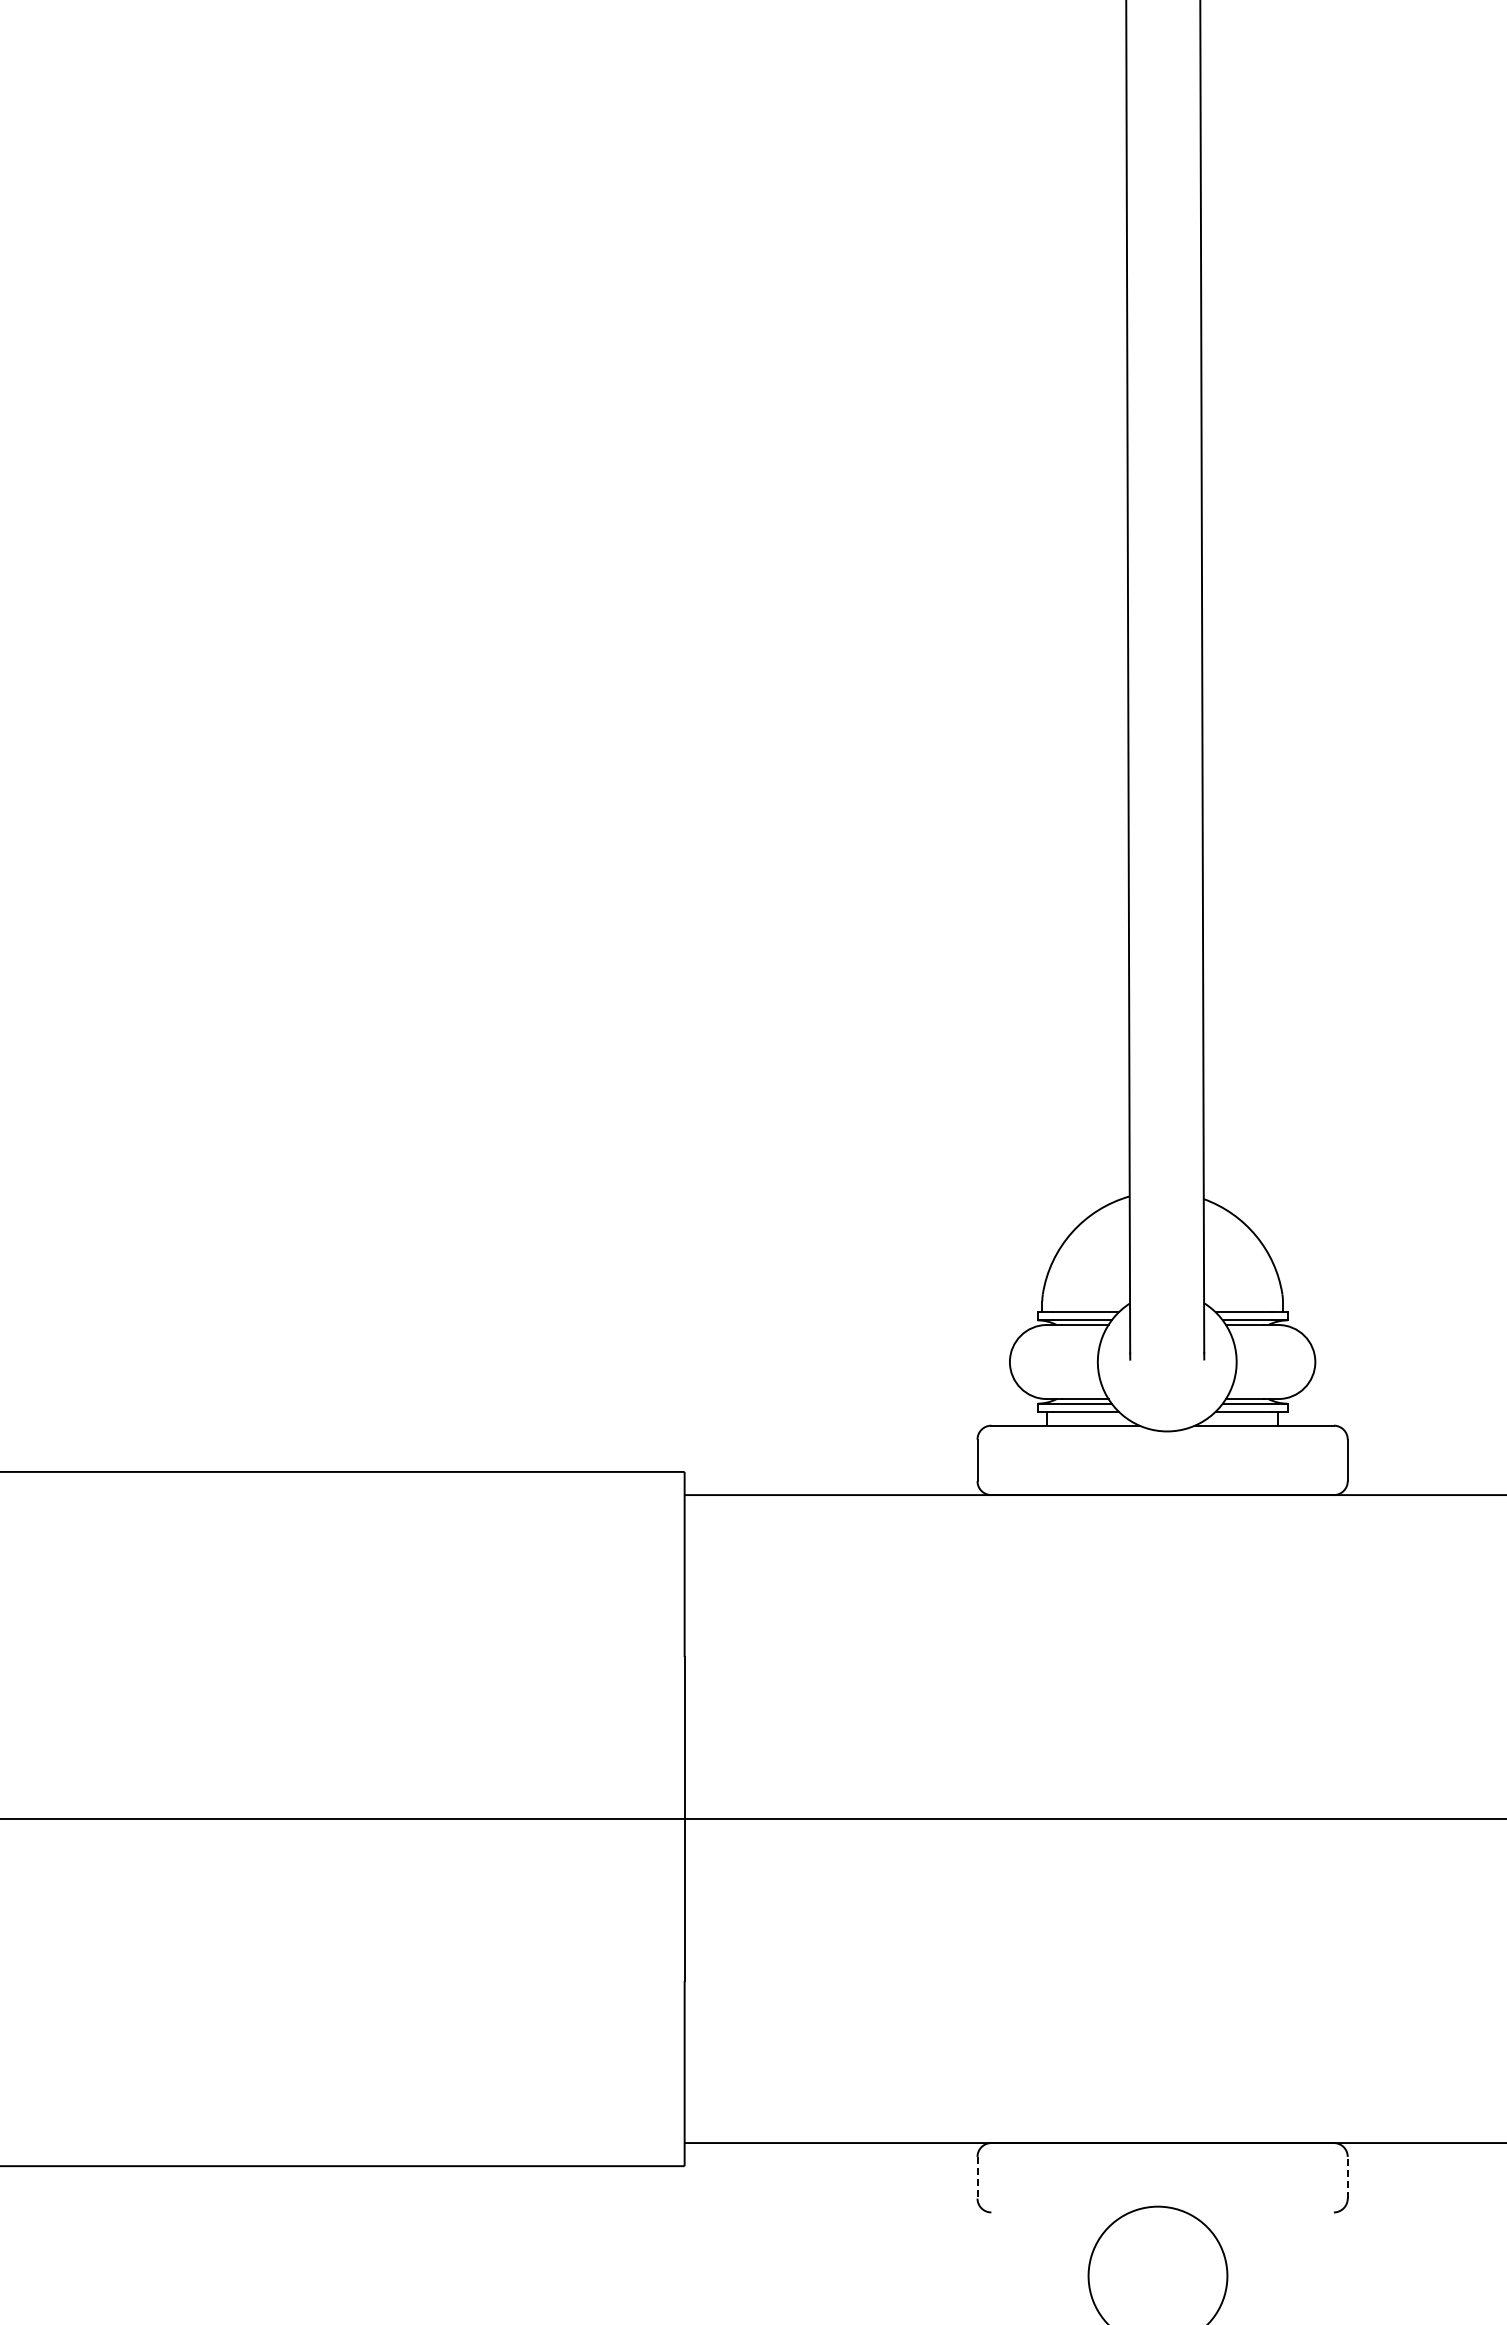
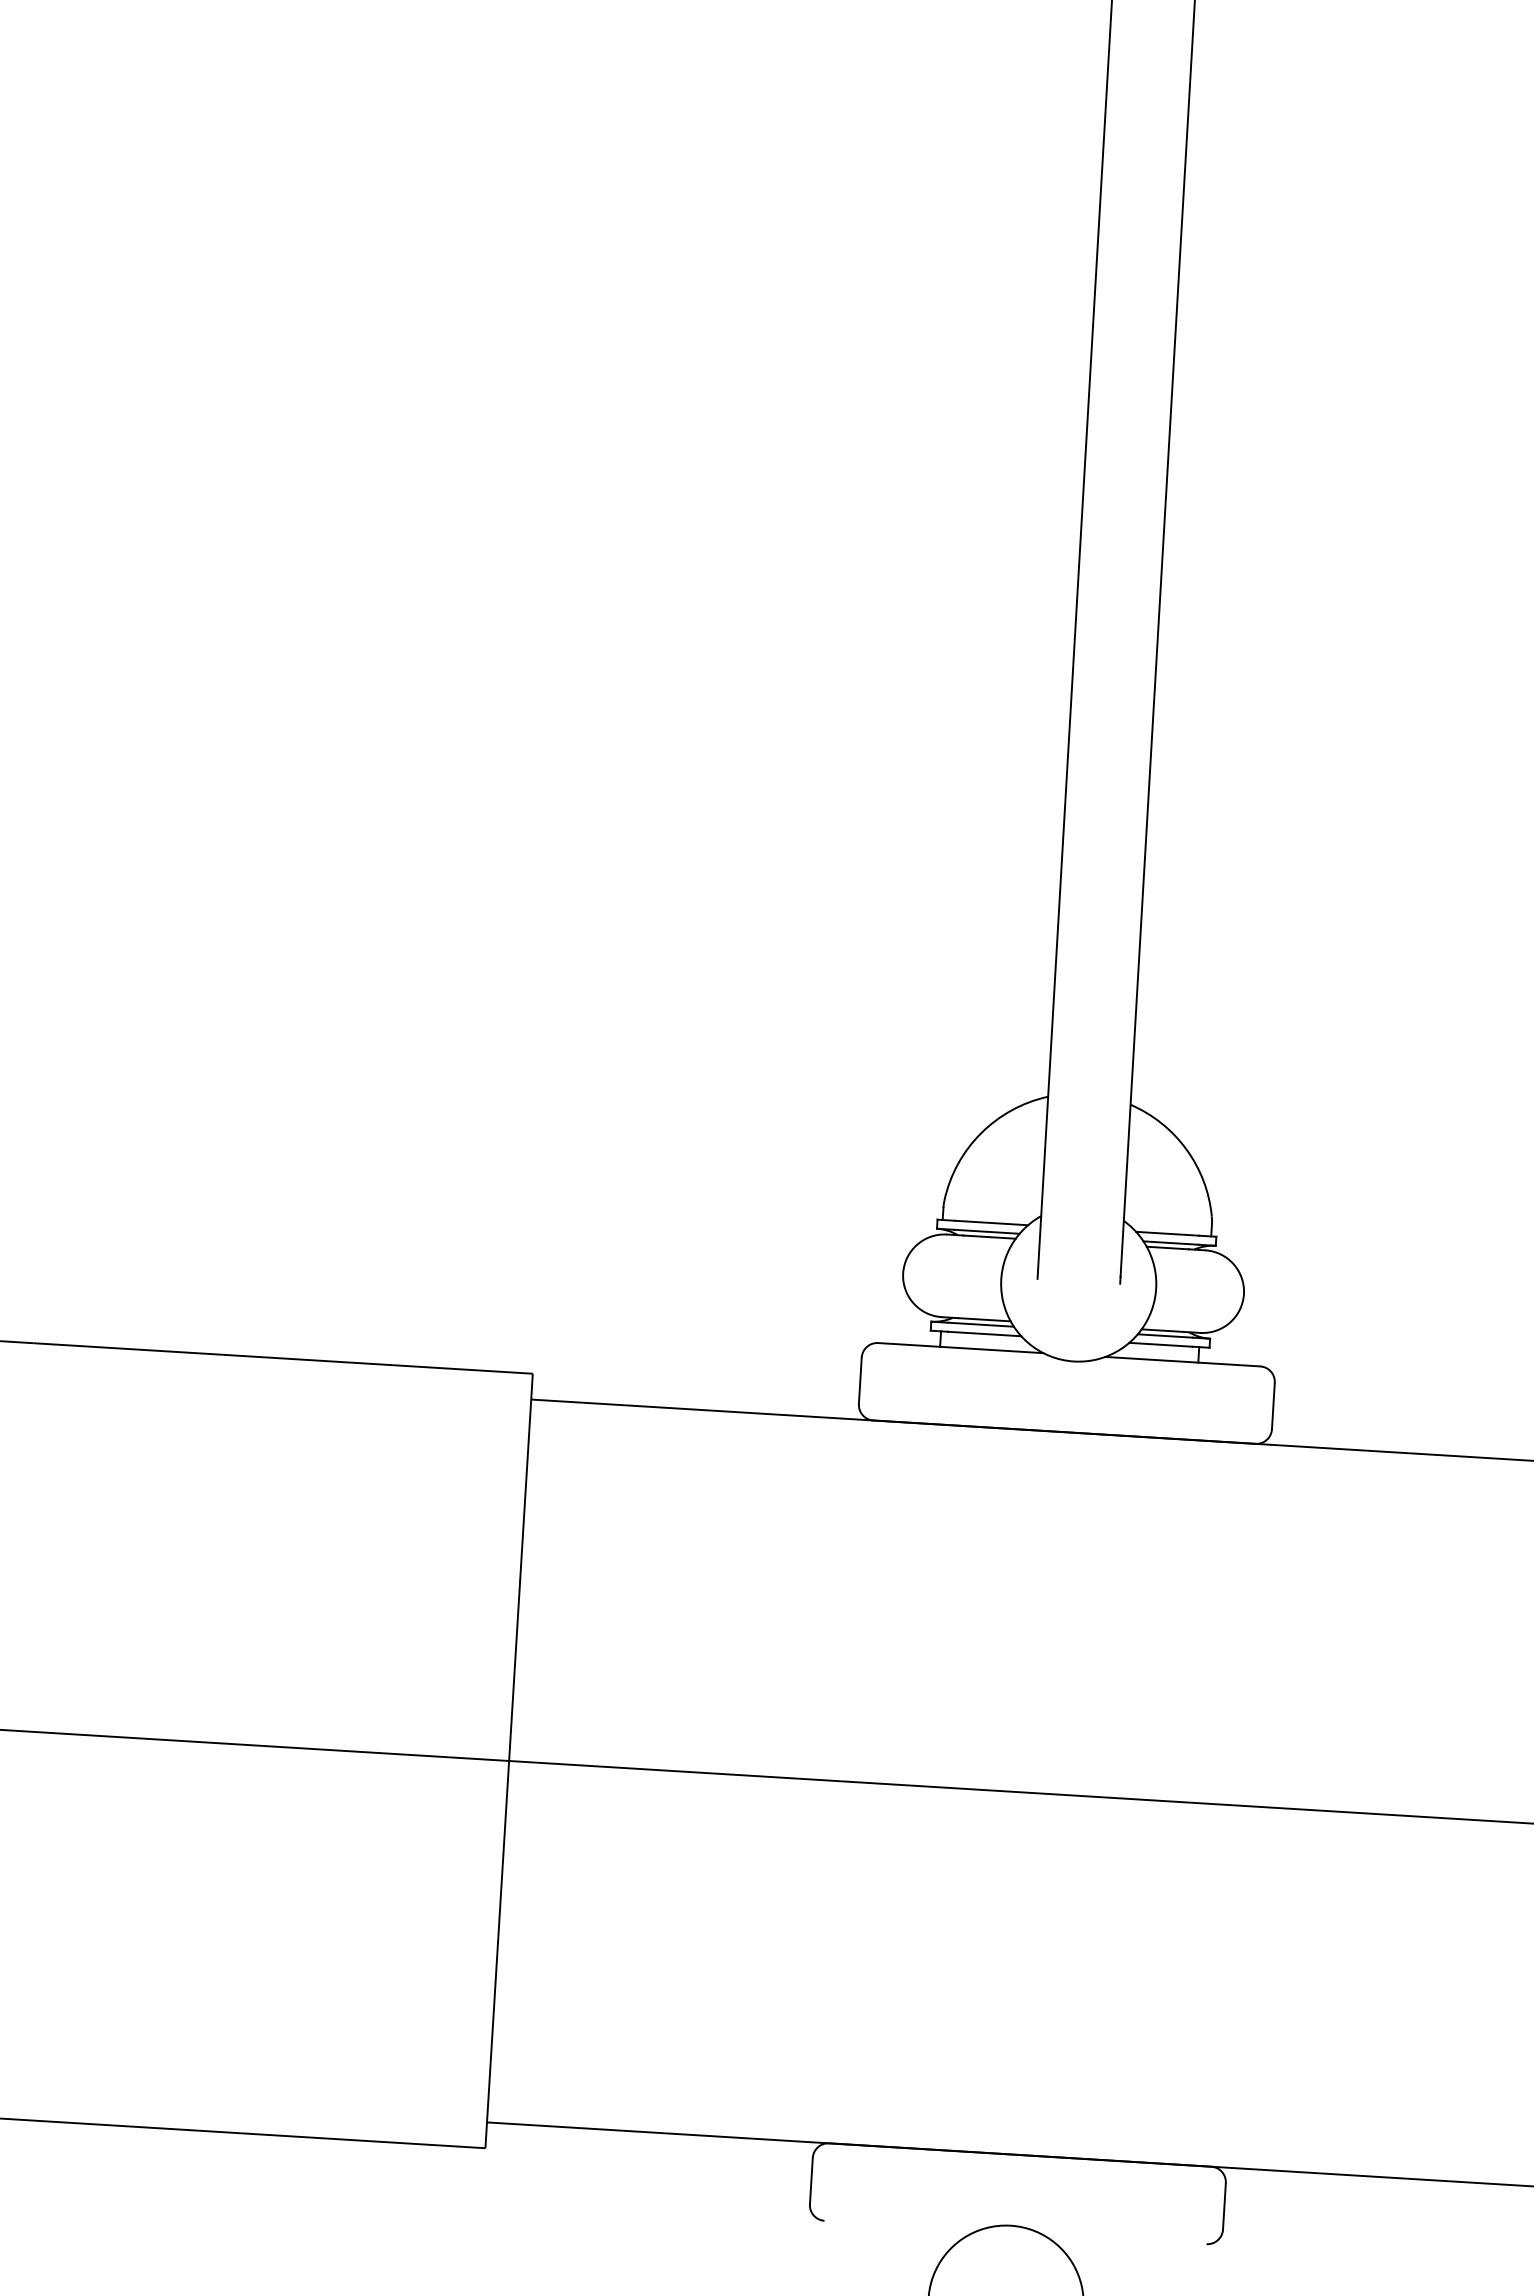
line: (977, 2177) -> (811, 2180), dashed -> solid
line: (1347, 2177) -> (1224, 2206), dashed -> solid

